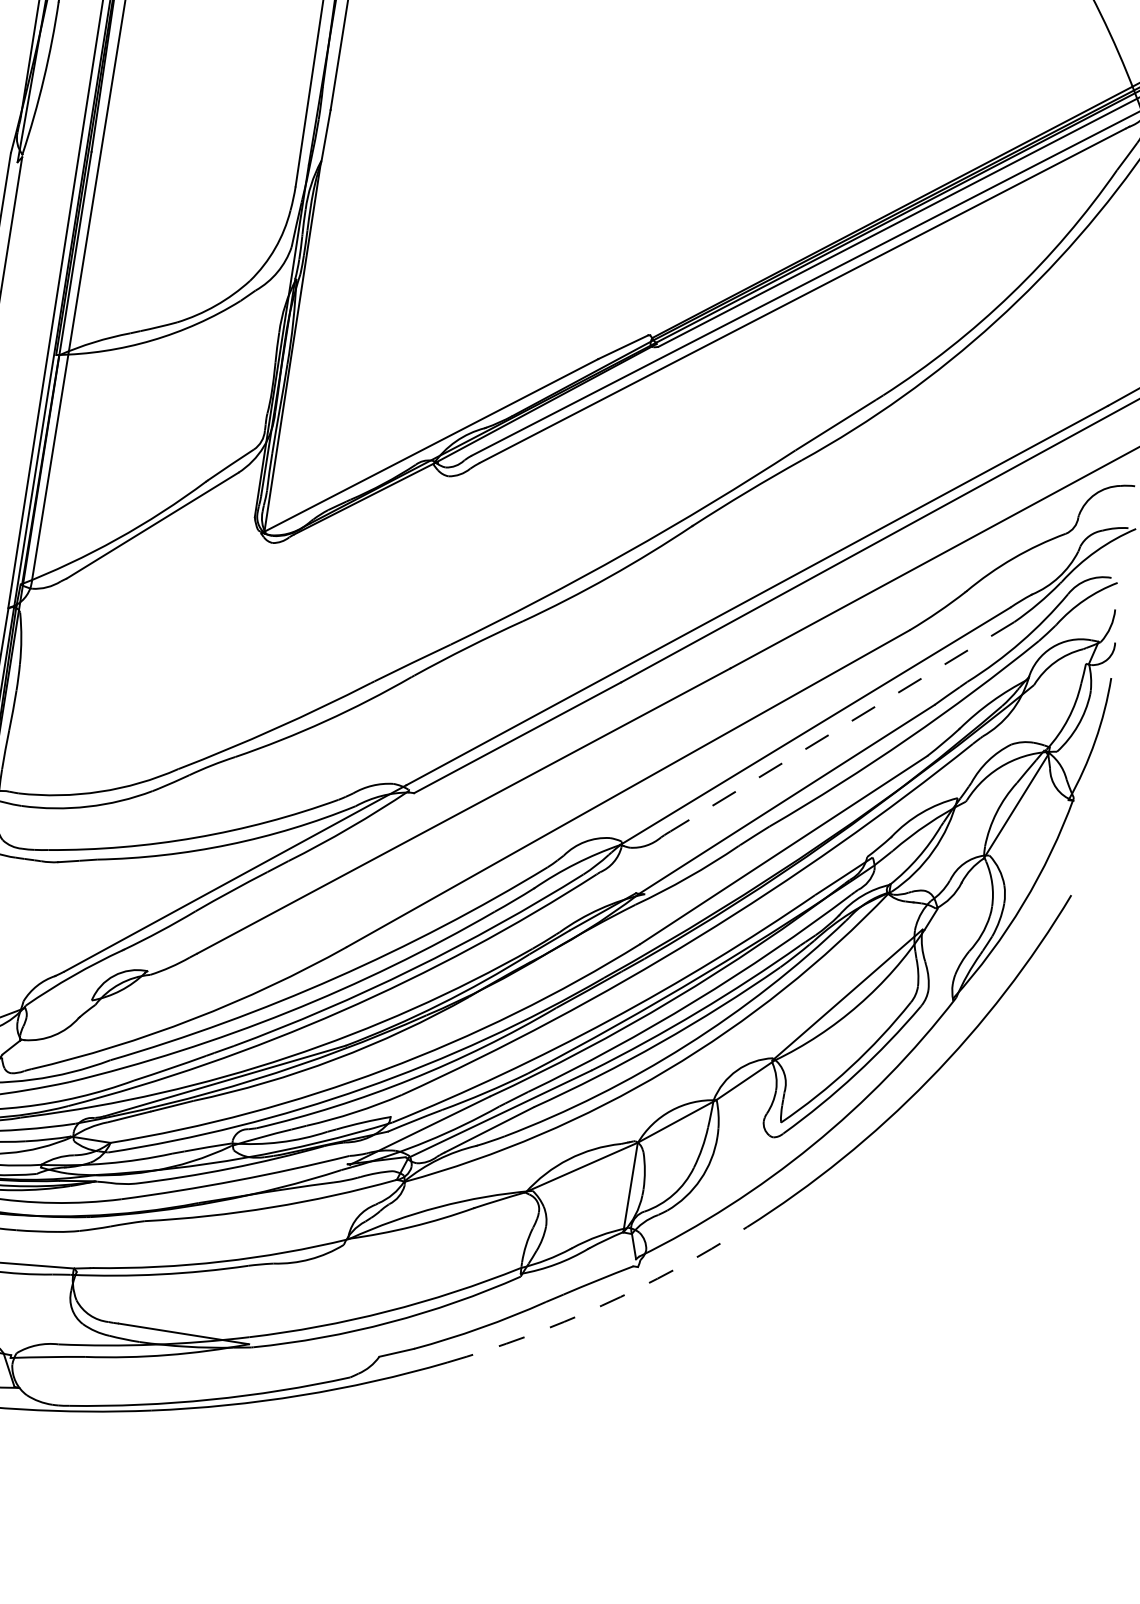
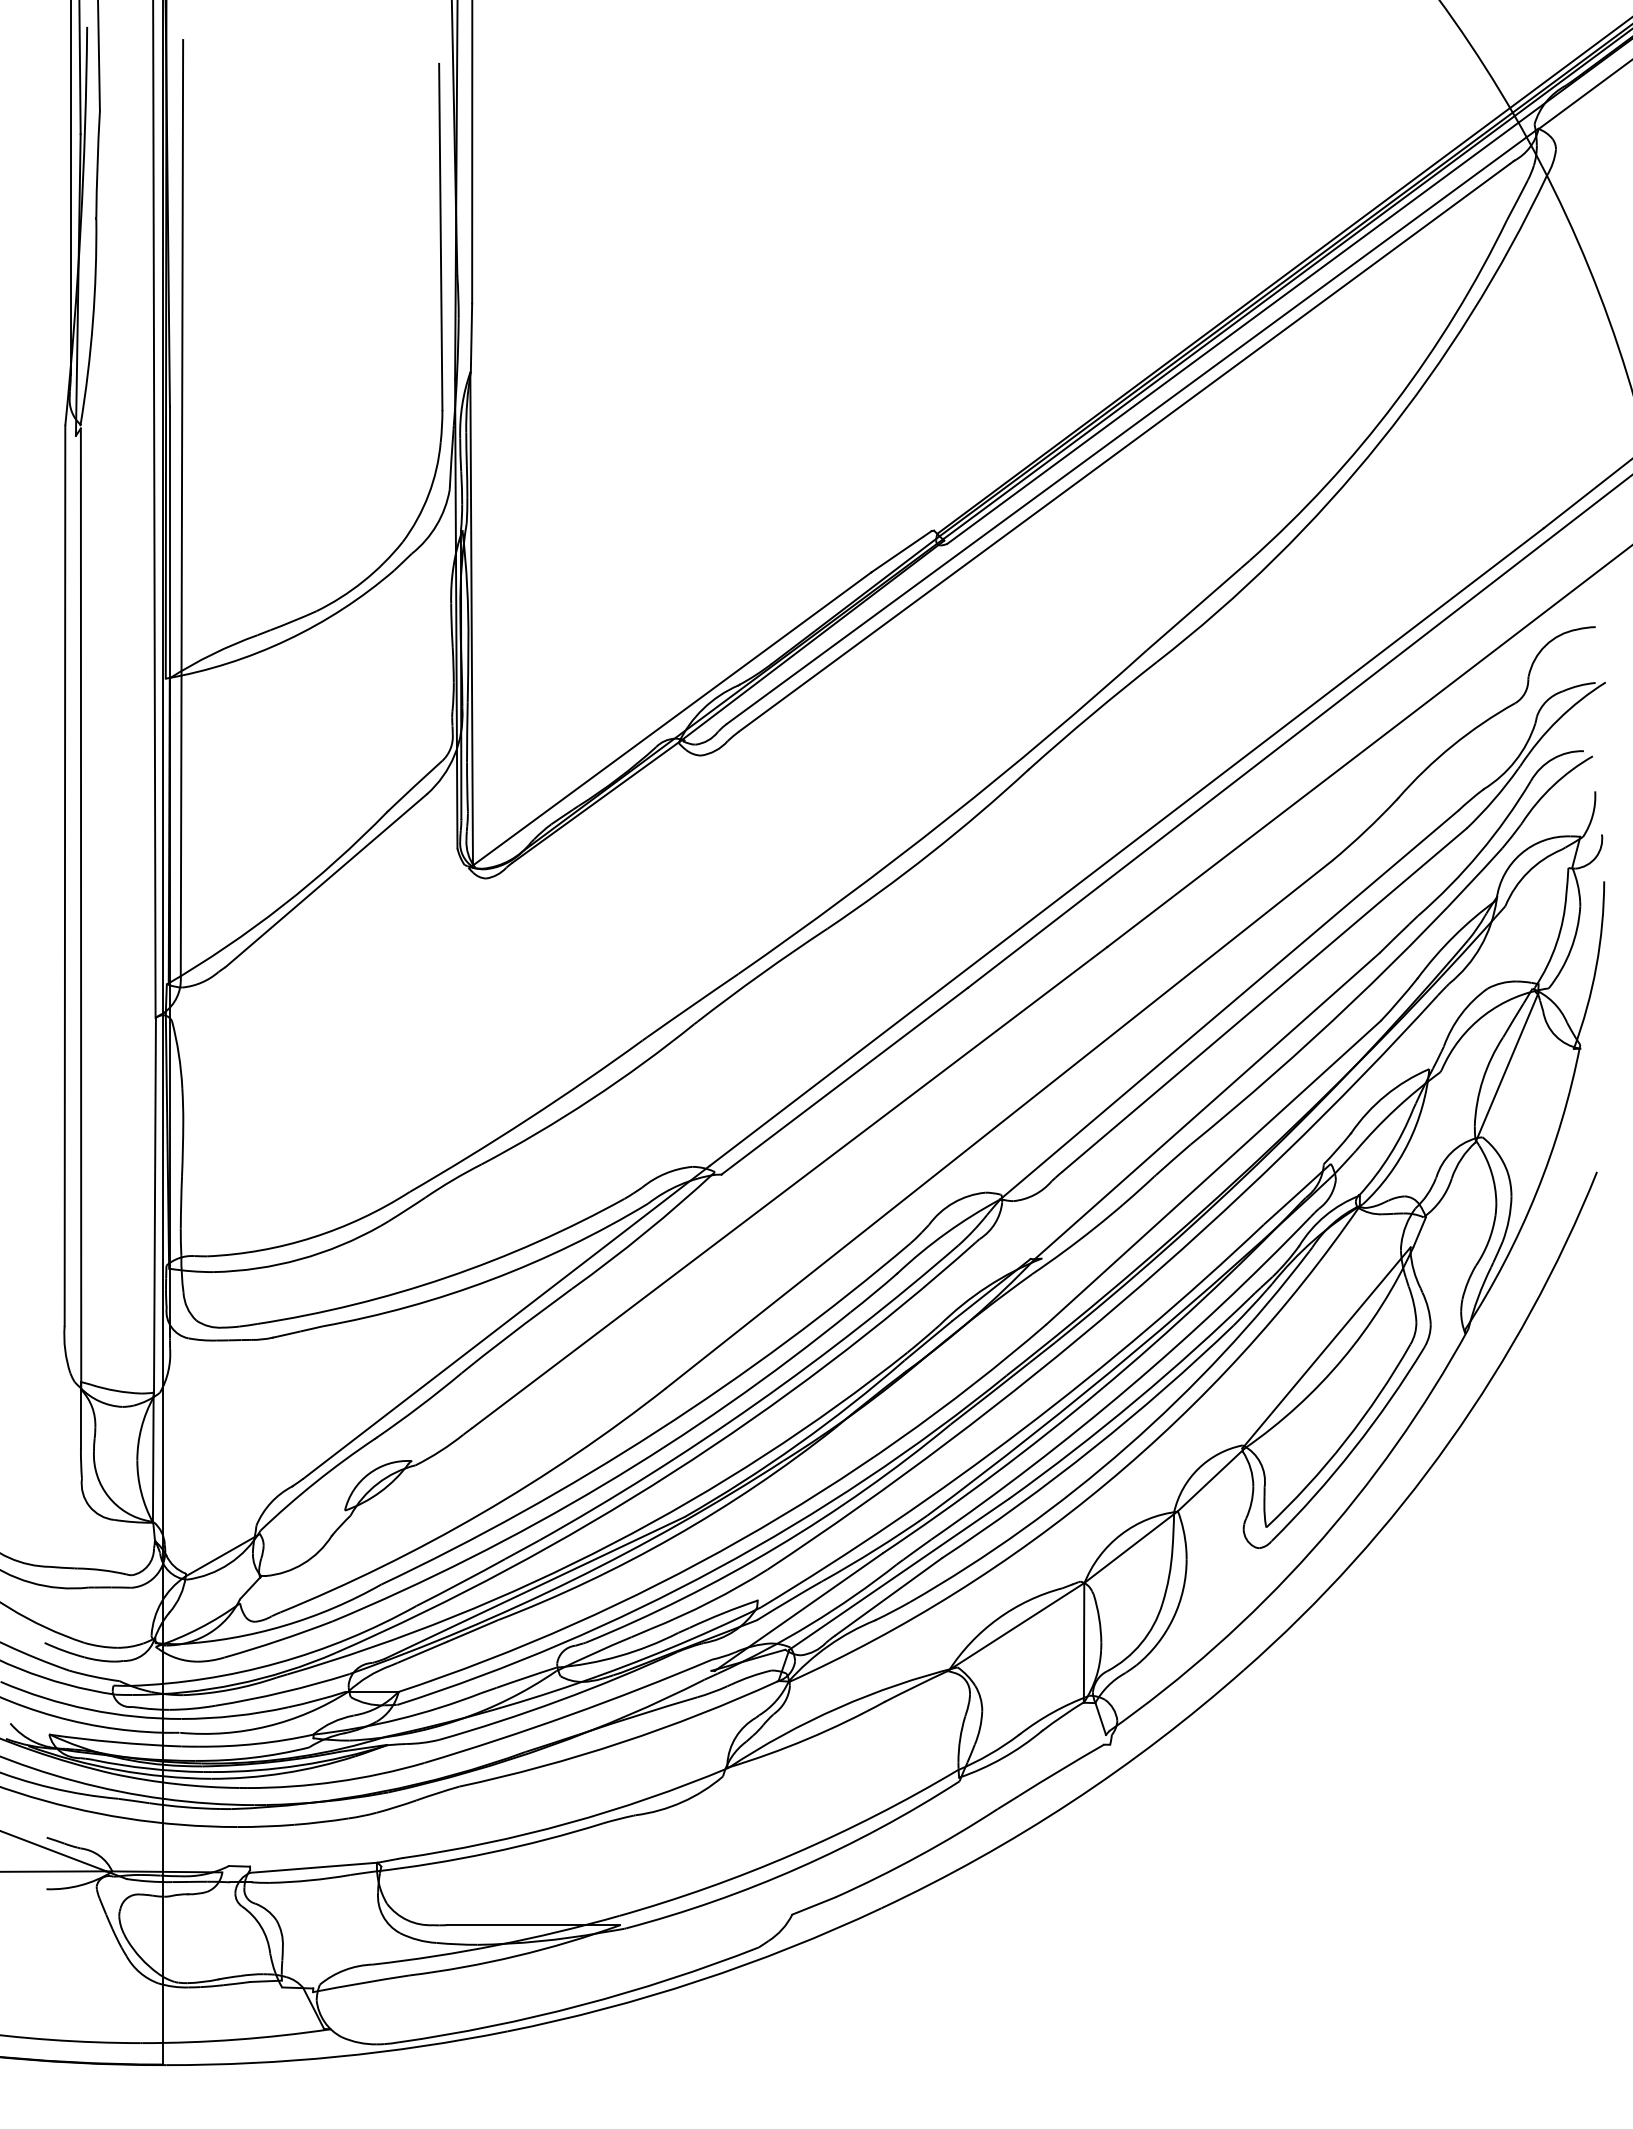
line: (842, 727) -> (1264, 1000), dashed -> solid
arc: (602, 1305) -> (1071, 1802), dashed -> solid

